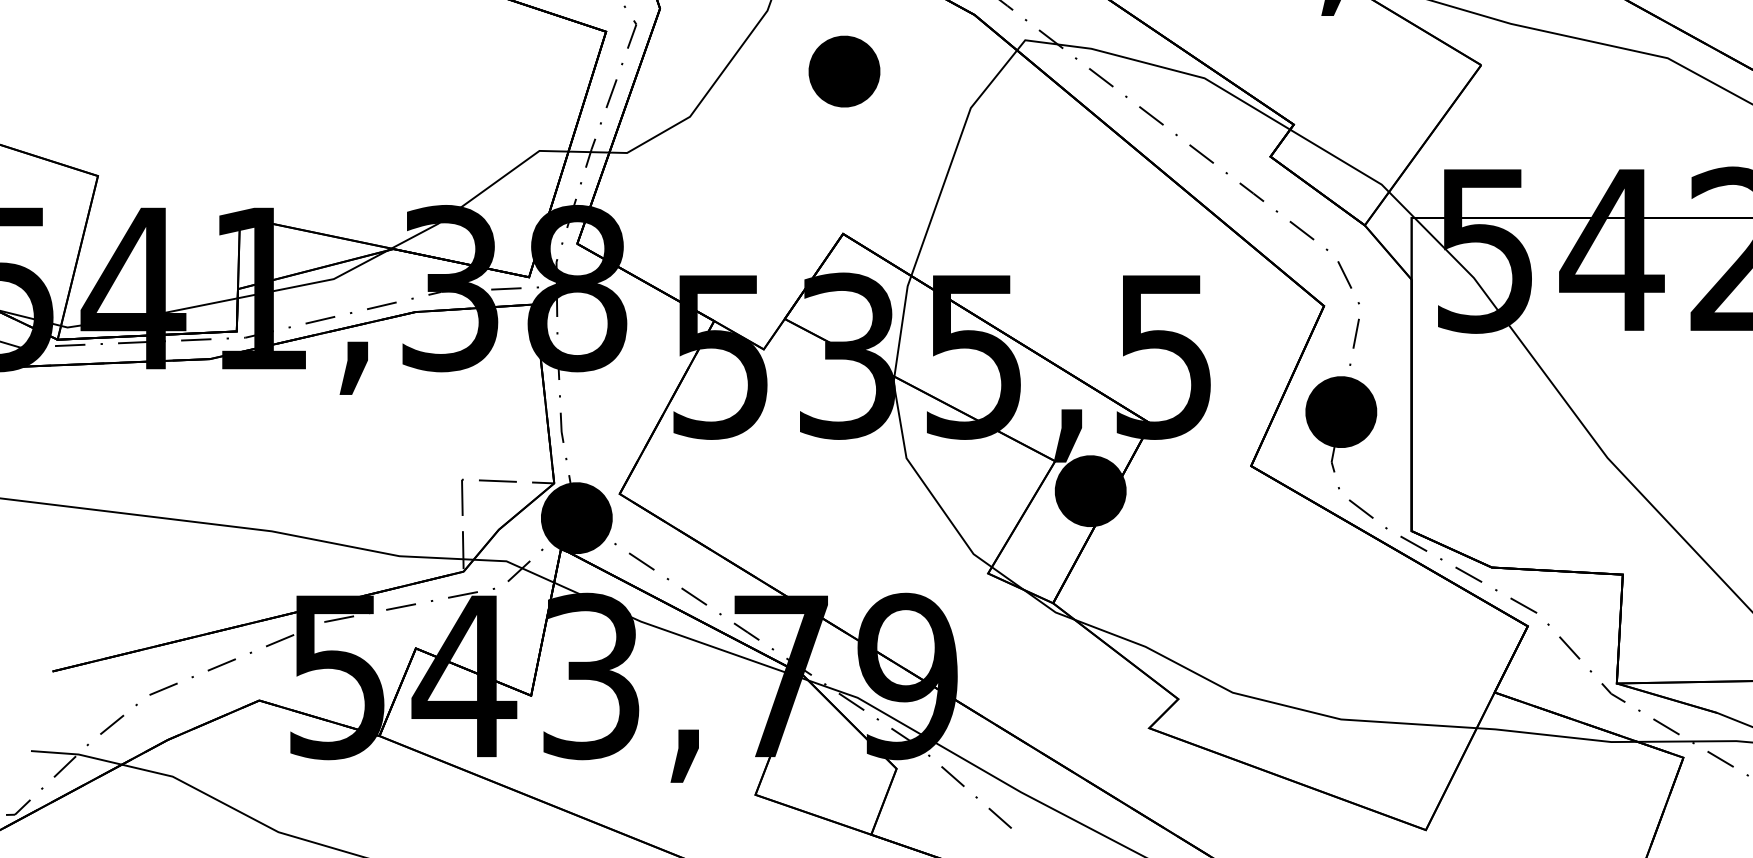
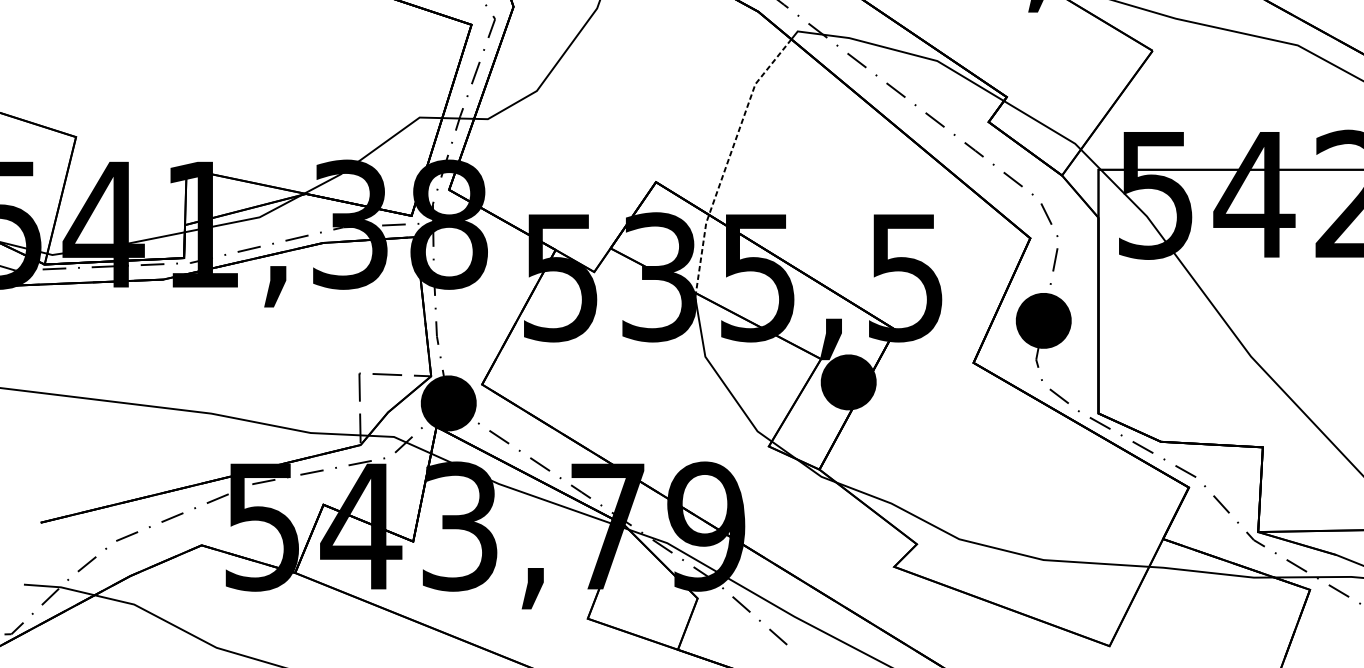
part: (844, 71) -> (657, 55), removed
line: (936, 205) -> (728, 160), solid -> dashed

